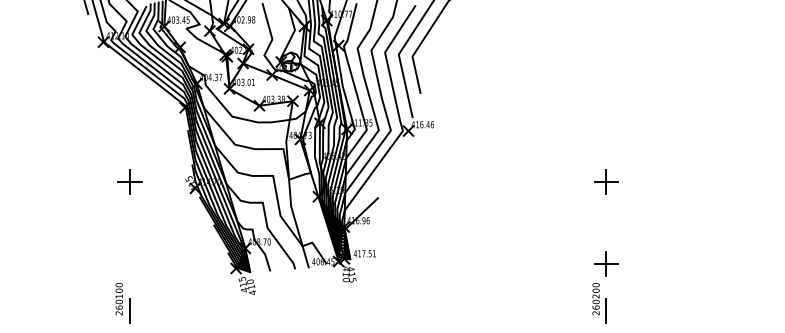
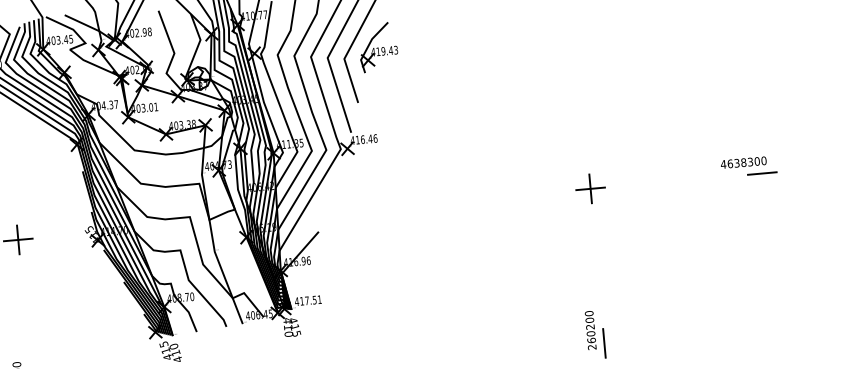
part: (441, 49) -> (378, 47), added
part: (738, 175) -> (748, 166), added
part: (606, 263) -> (599, 286), removed

